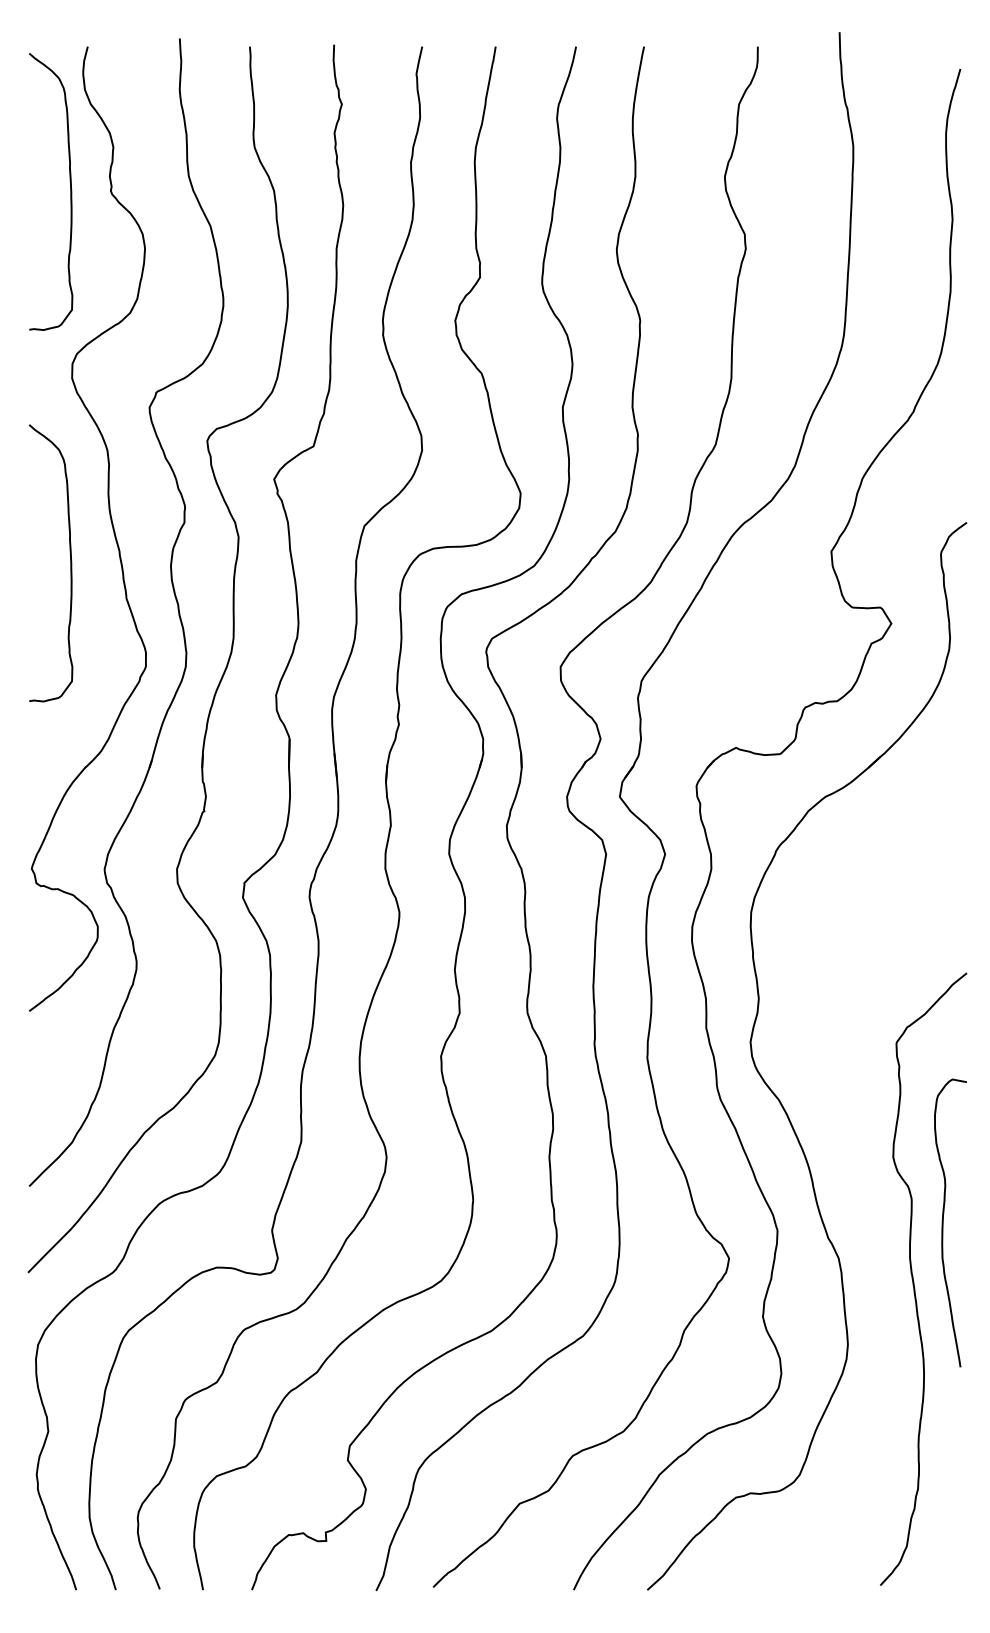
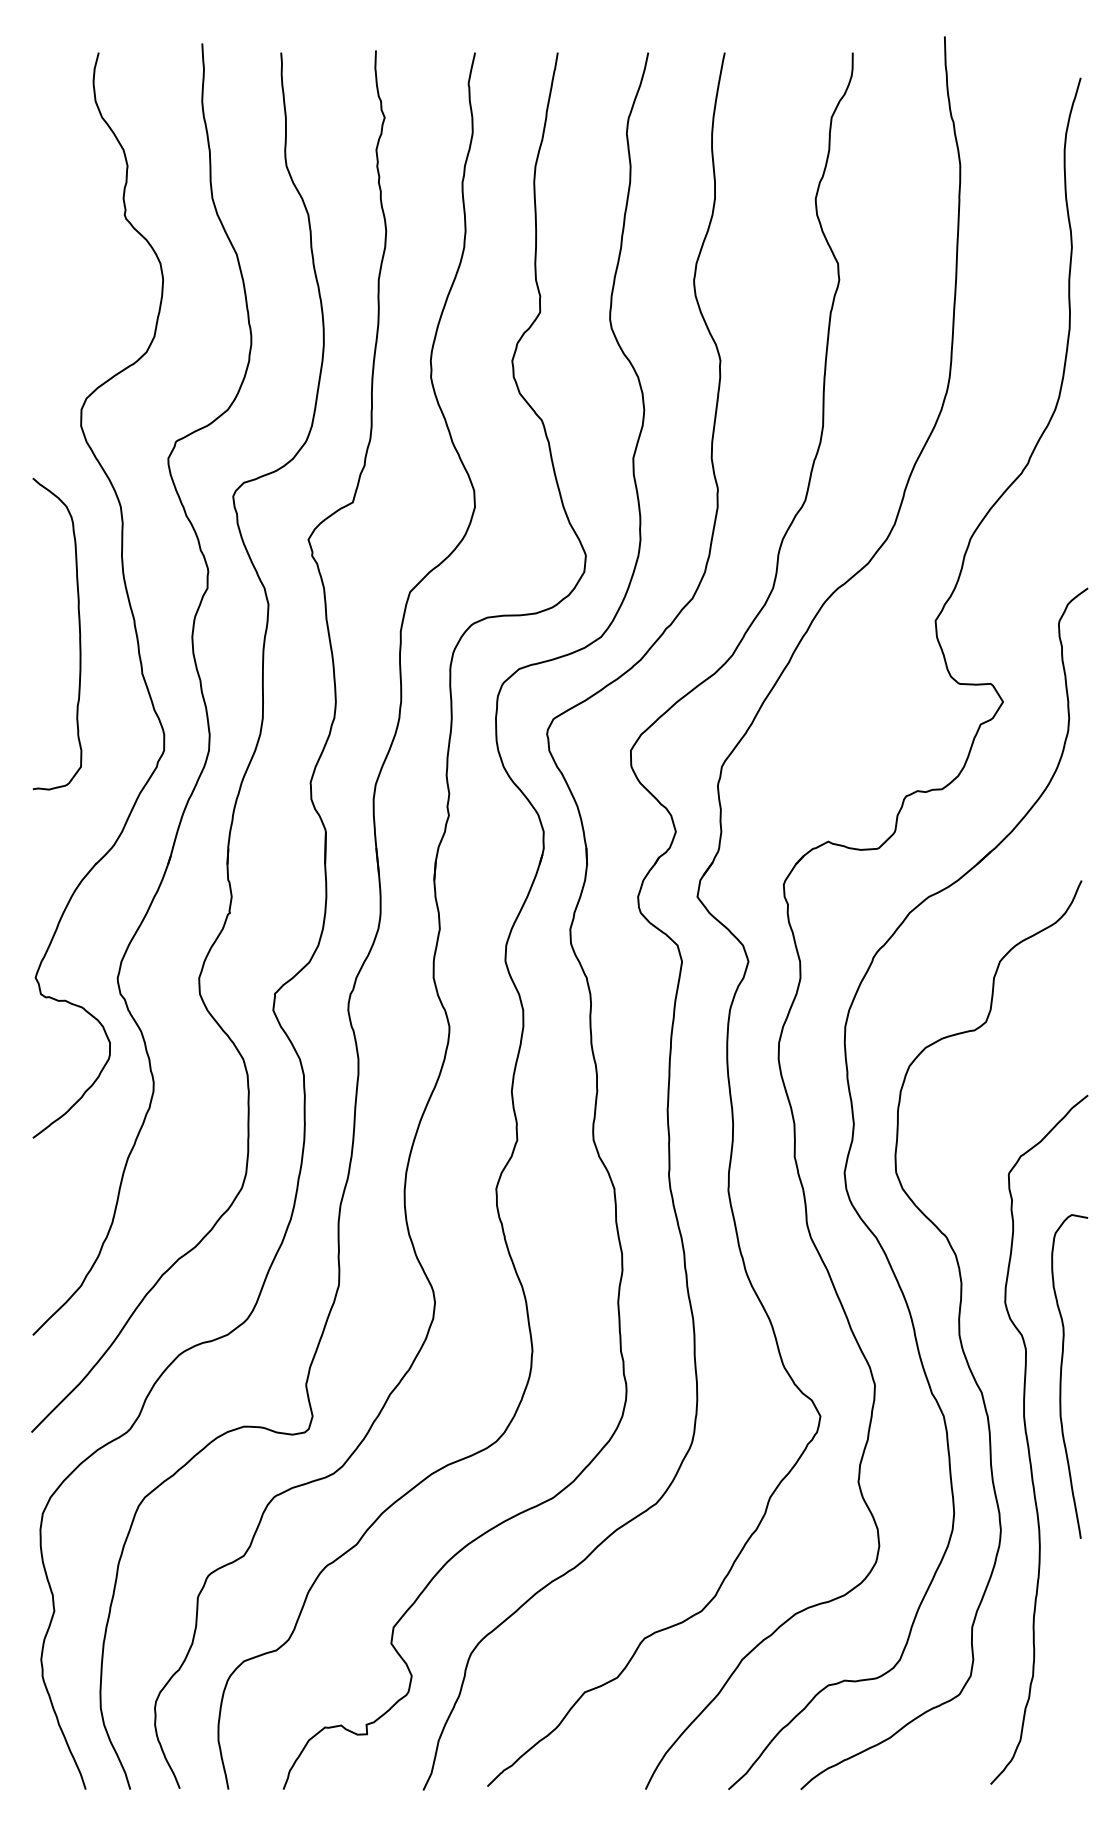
curve: (70, 191) -> (79, 215), removed
curve: (851, 1186) -> (958, 1335), added

